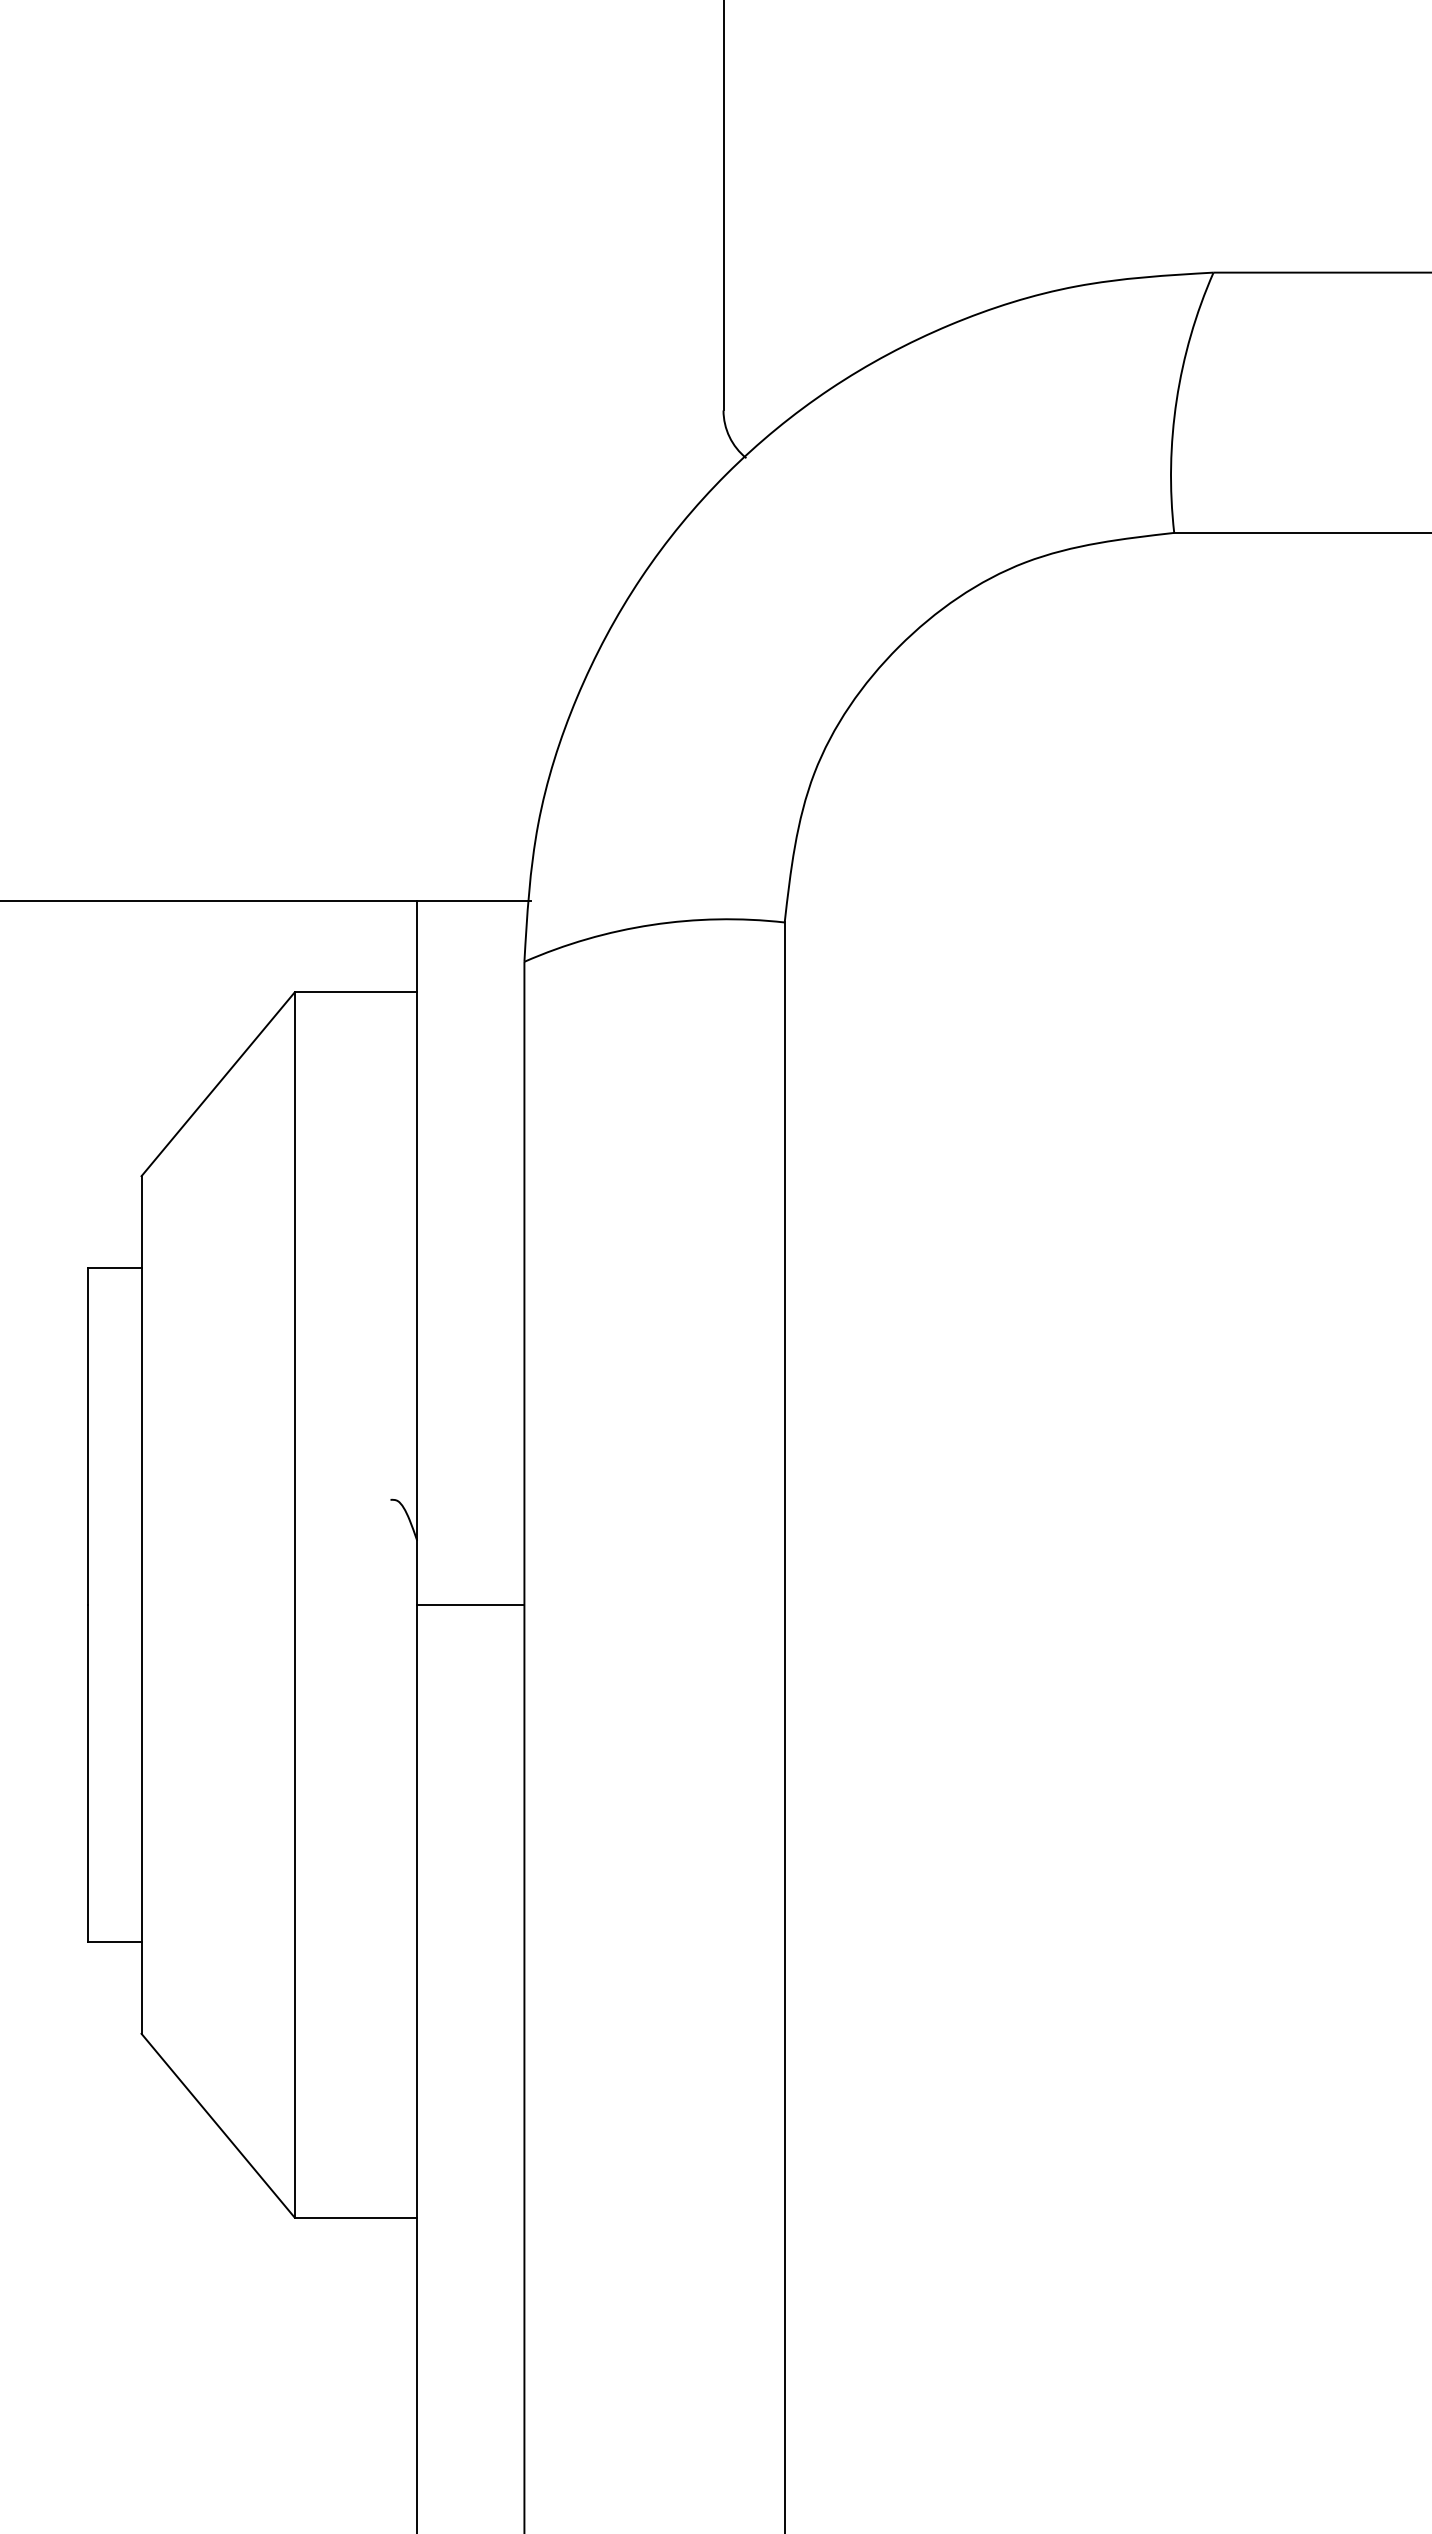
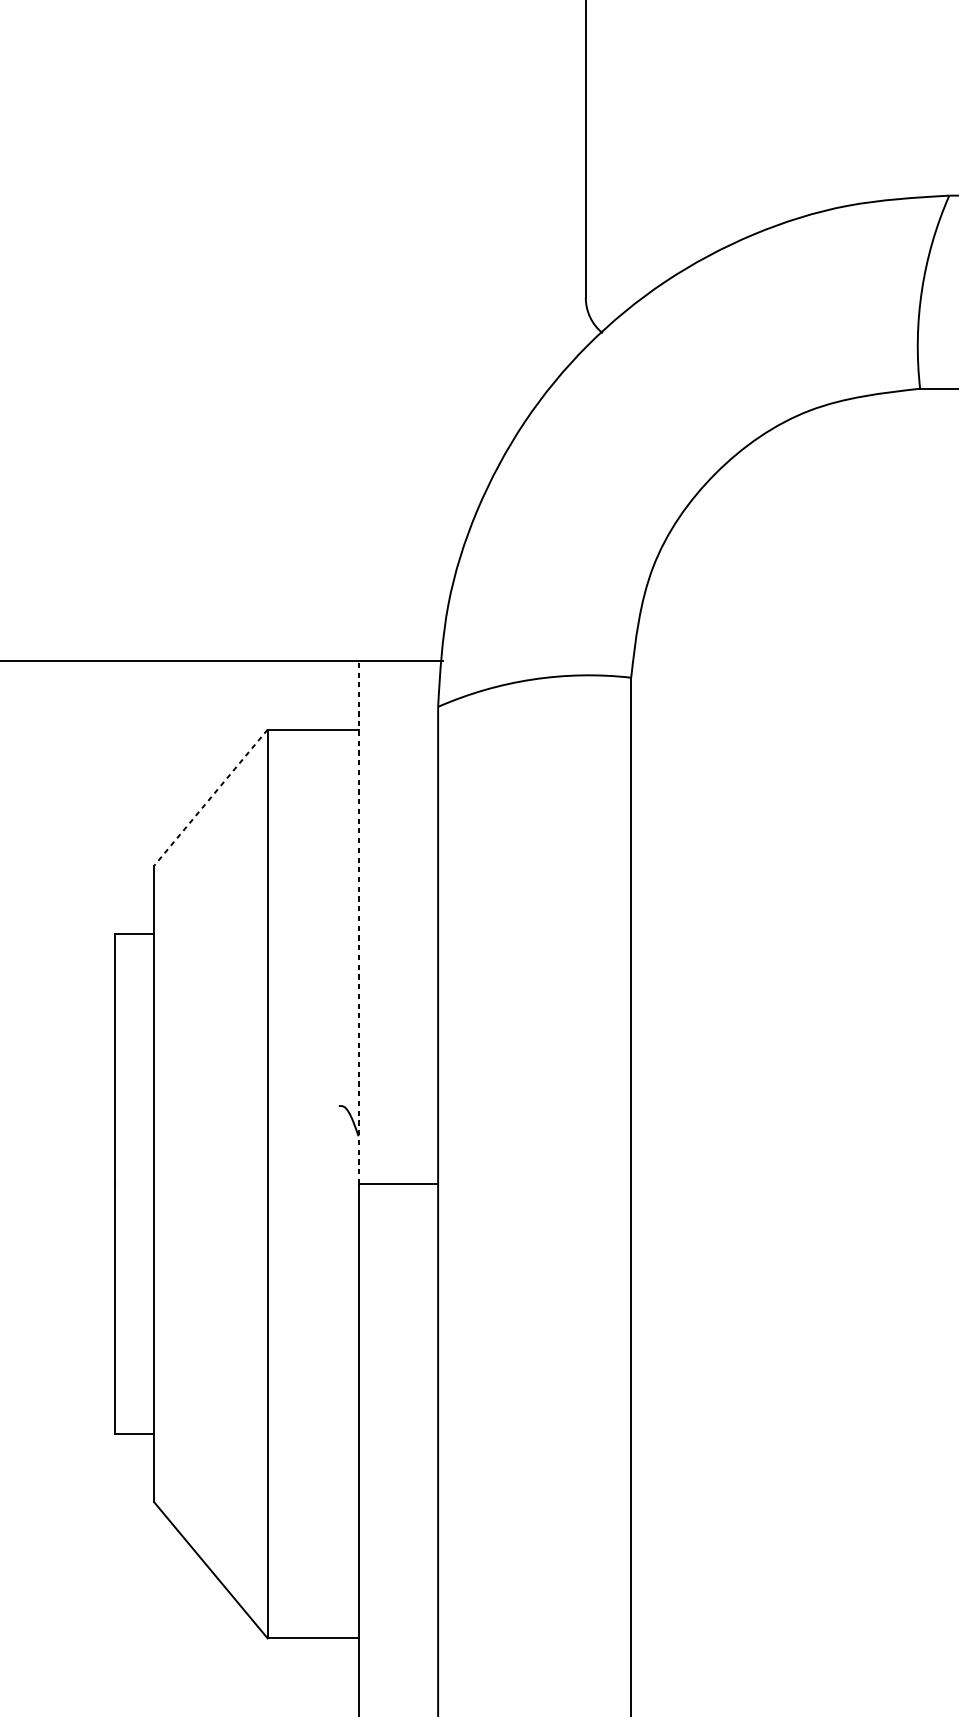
line: (218, 1084) -> (211, 797), solid -> dashed
line: (417, 1252) -> (358, 922), solid -> dashed

